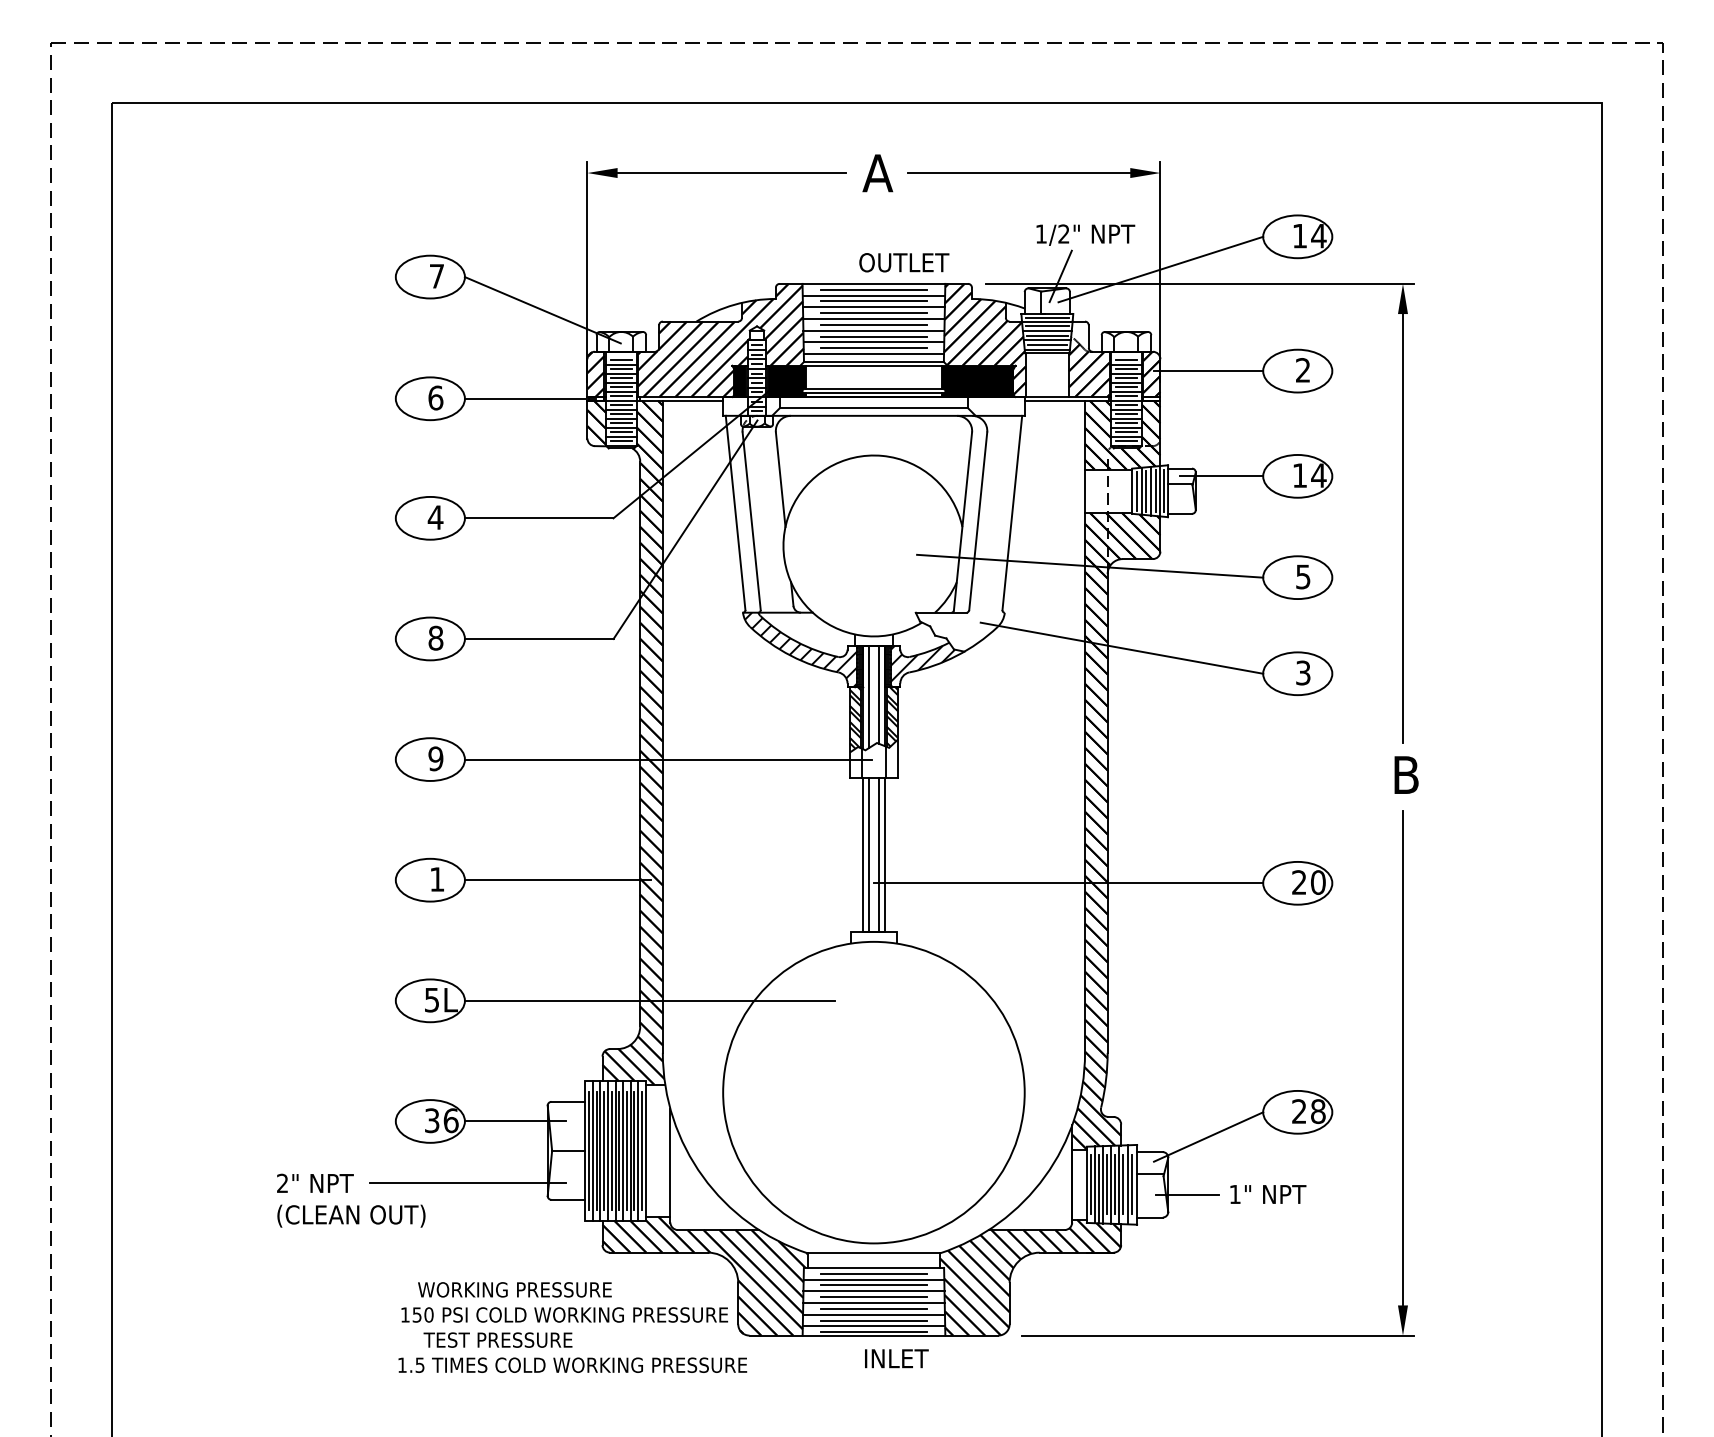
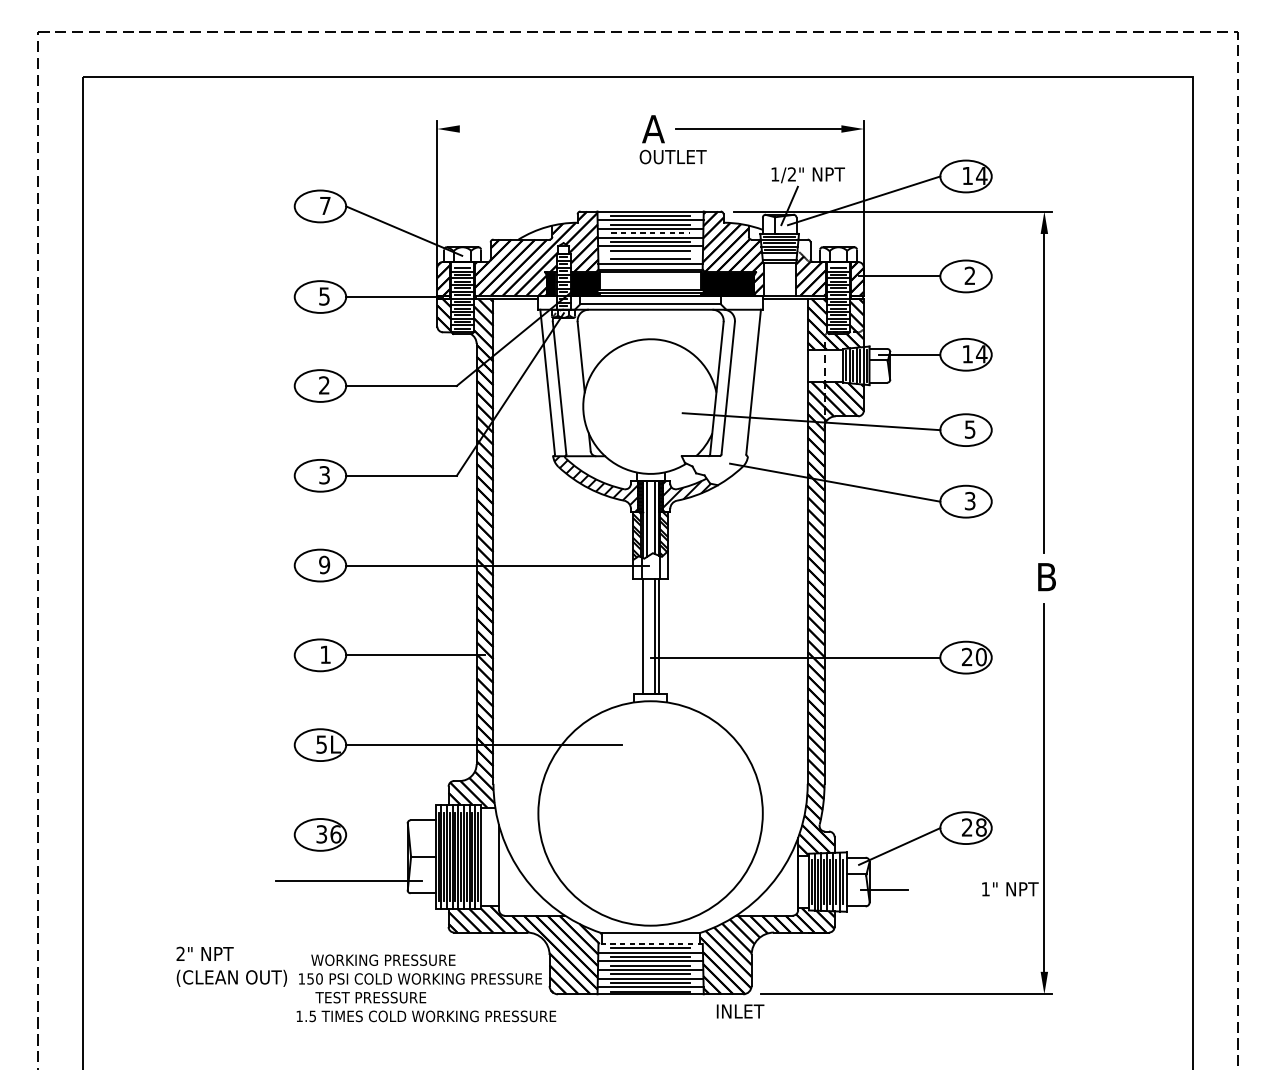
line: (731, 173) -> (544, 129), removed
text: (904, 262) -> (673, 156), moved
line: (873, 313) -> (650, 233), solid -> dashed
line: (873, 342) -> (650, 255), removed
line: (1046, 344) -> (779, 256), removed
text: (435, 397) -> (324, 296), 6 -> 5
text: (435, 517) -> (324, 385), 4 -> 2
text: (435, 637) -> (324, 474), 8 -> 3
line: (868, 854) -> (646, 636), removed
line: (515, 1121) -> (383, 834), removed
text: (1268, 1194) -> (1010, 889), moved
text: (351, 1200) -> (231, 966), moved
line: (873, 1267) -> (650, 943), solid -> dashed
text: (896, 1358) -> (740, 1011), moved

